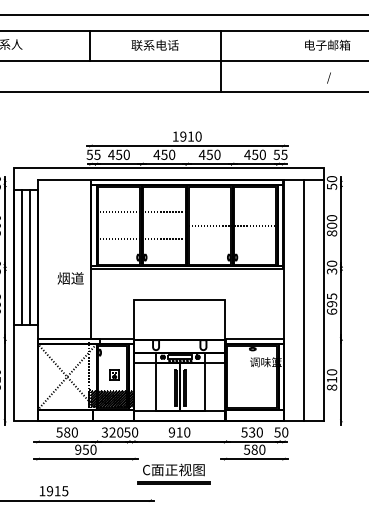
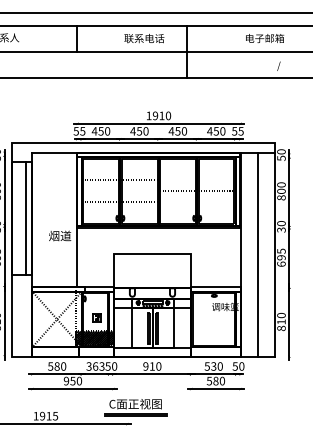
text: (154, 44) -> (143, 37), moved
text: (327, 44) -> (264, 37), moved
line: (21, 257) -> (18, 218), removed
text: (116, 432) -> (98, 366), 320 -> 363
part: (173, 473) -> (135, 407), moved

